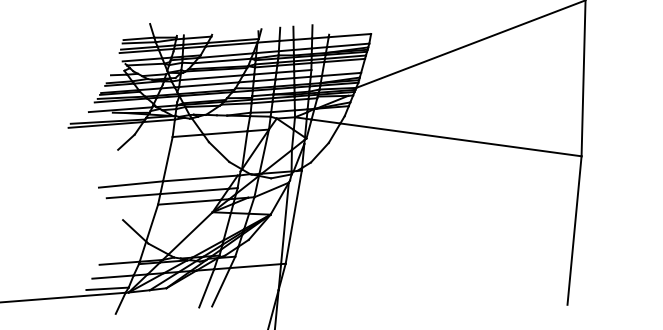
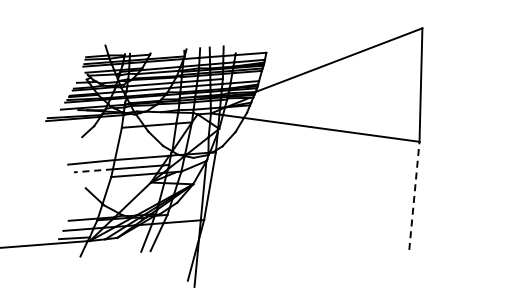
line: (133, 195) -> (93, 170), solid -> dashed
line: (574, 230) -> (414, 195), solid -> dashed

